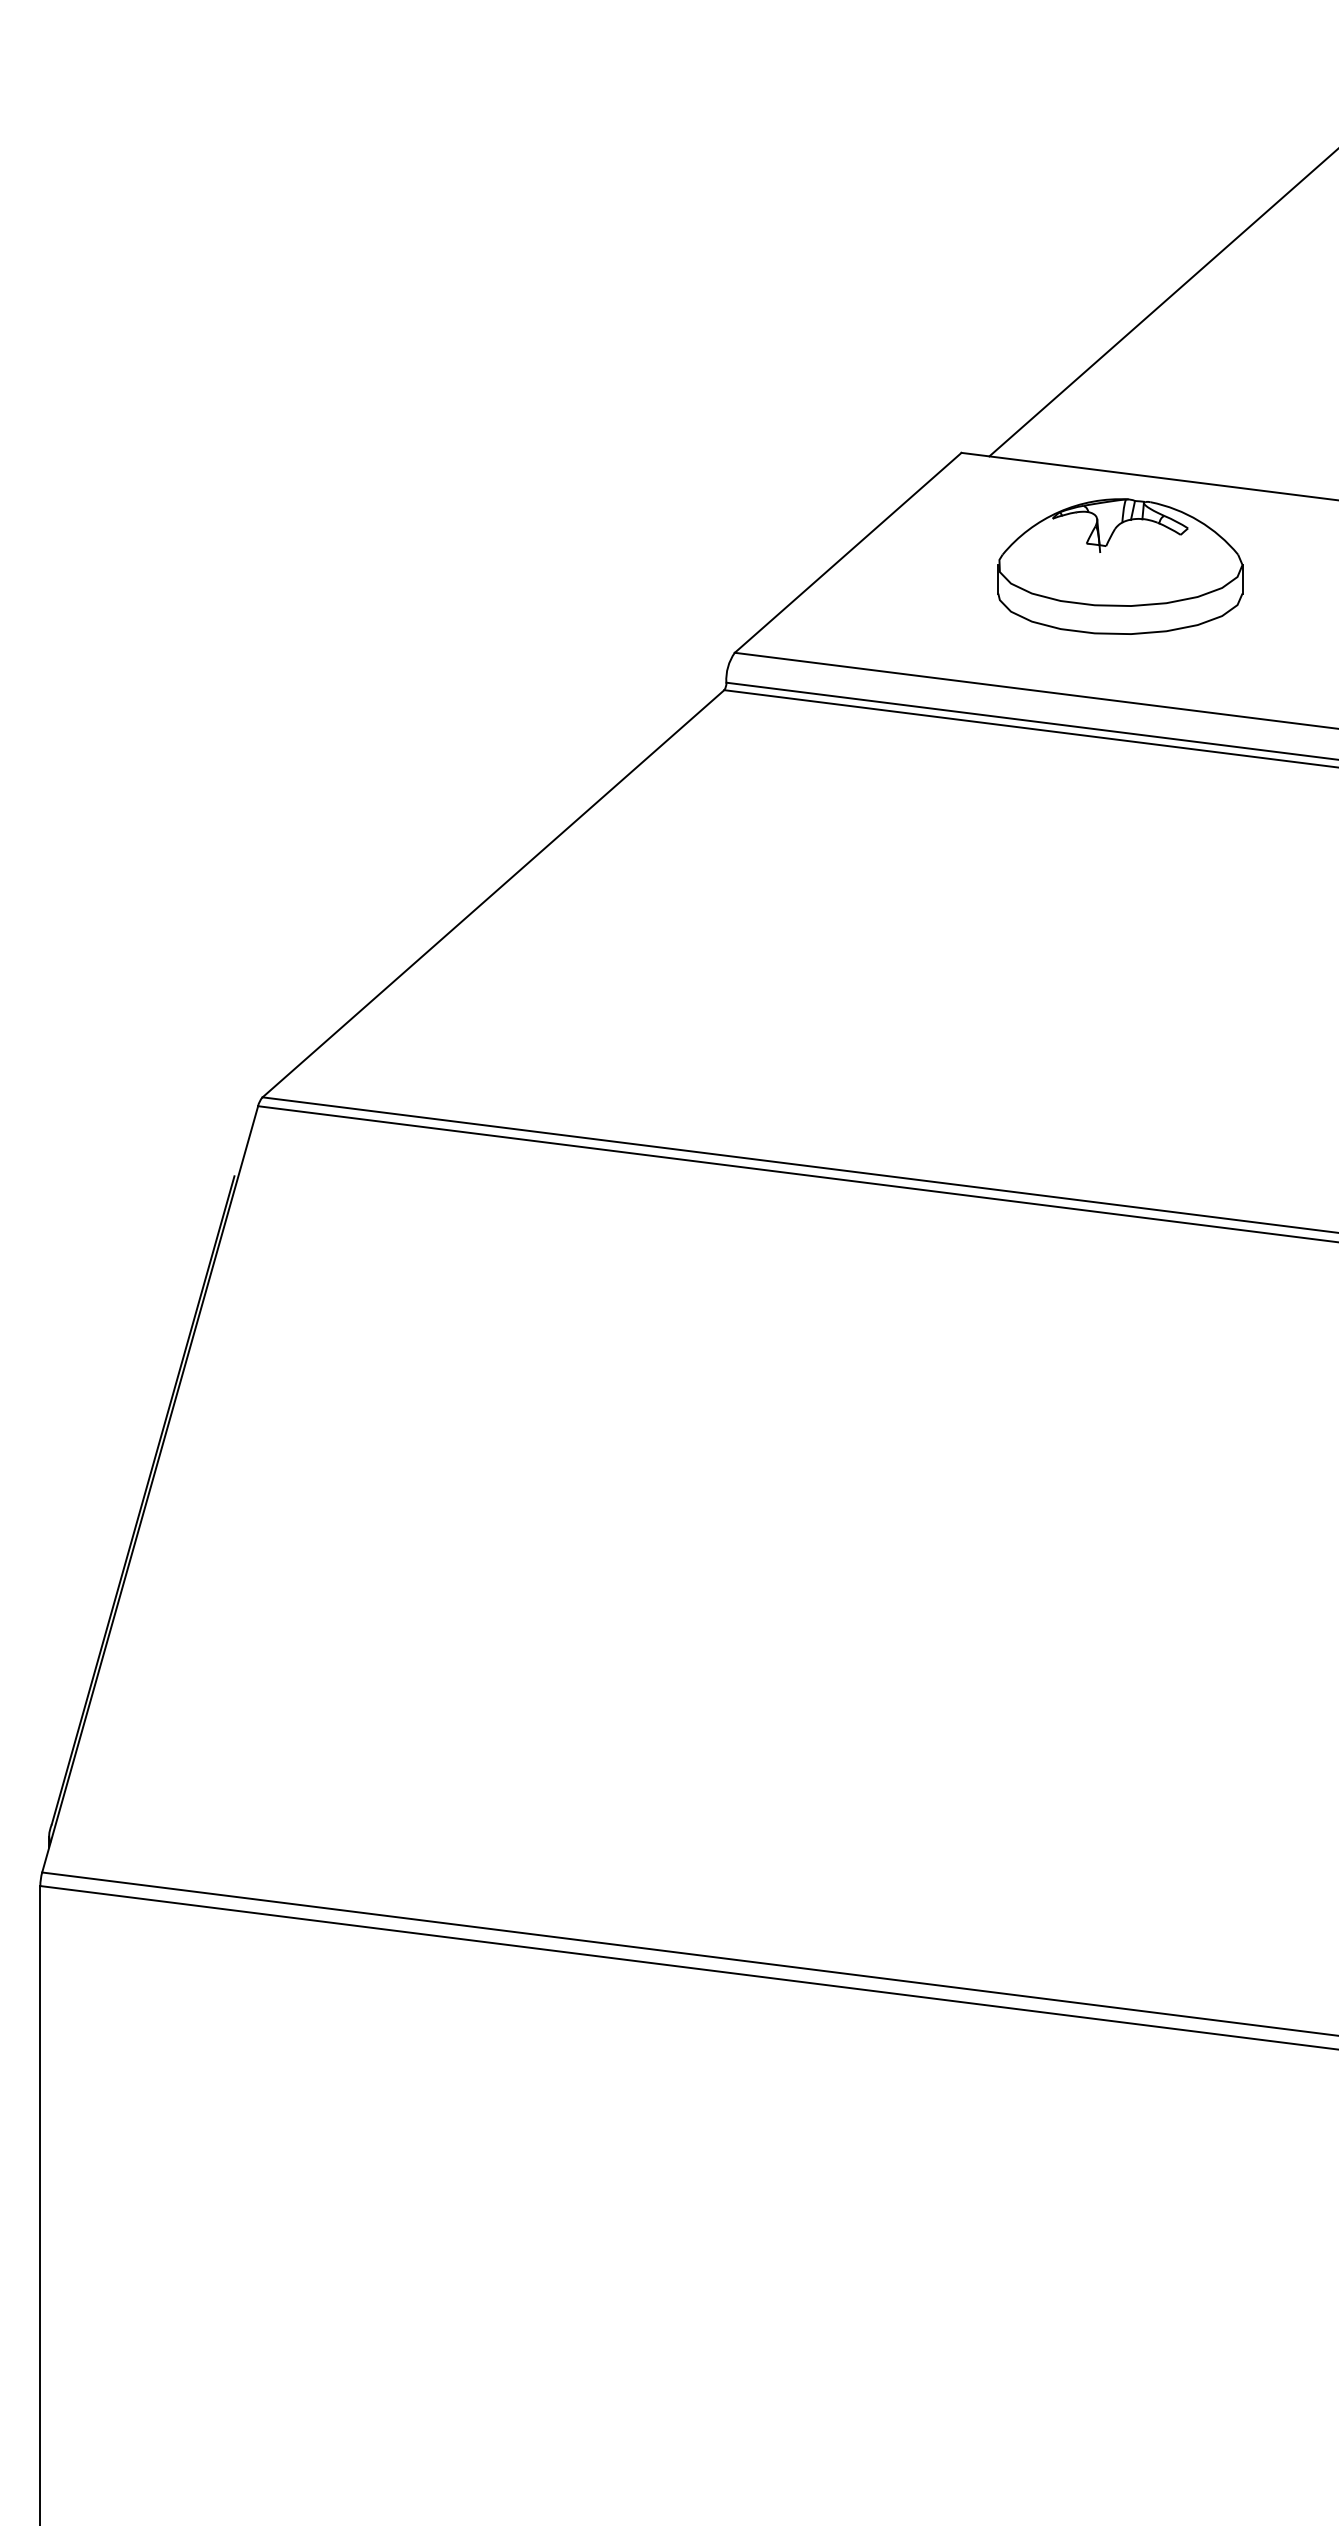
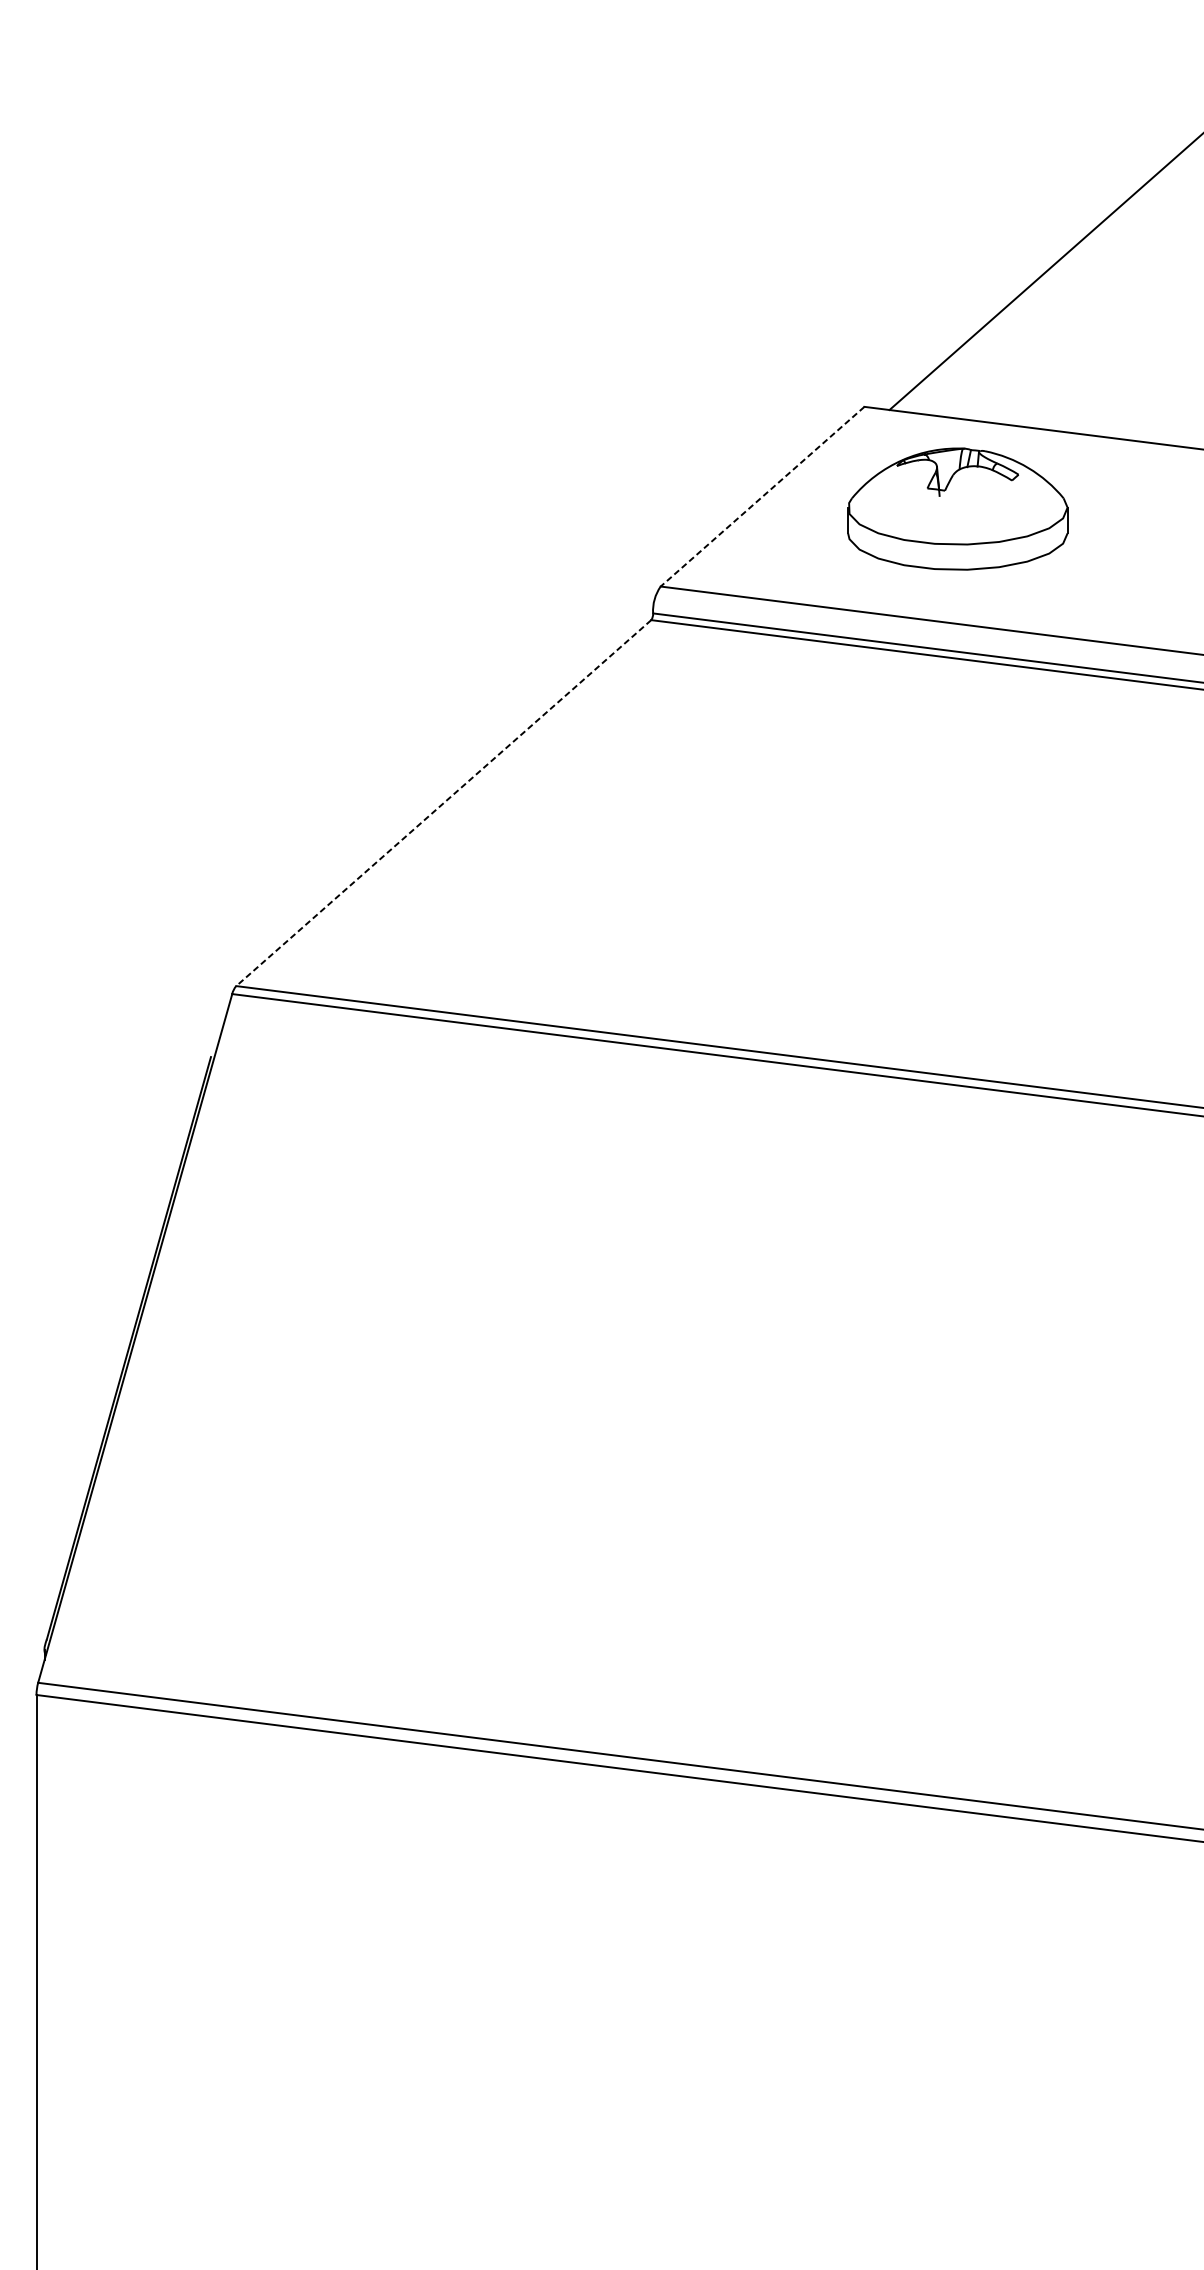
line: (847, 553) -> (761, 497), solid -> dashed
part: (1120, 566) -> (957, 508), moved
line: (493, 893) -> (443, 802), solid -> dashed

